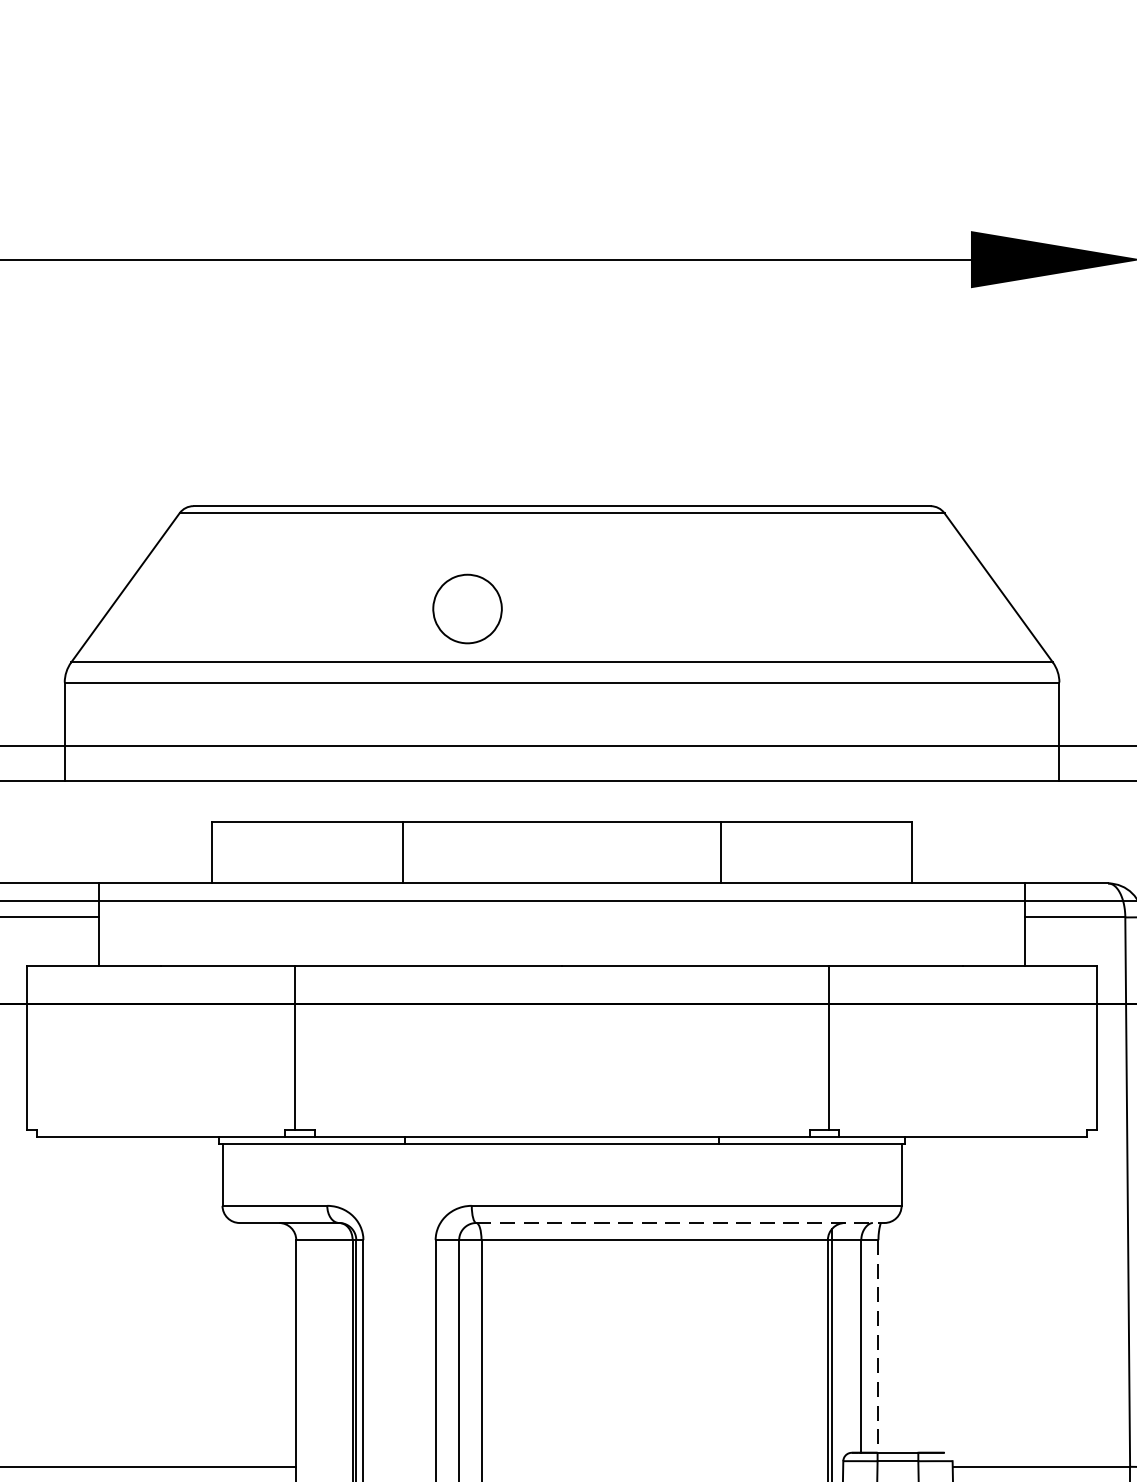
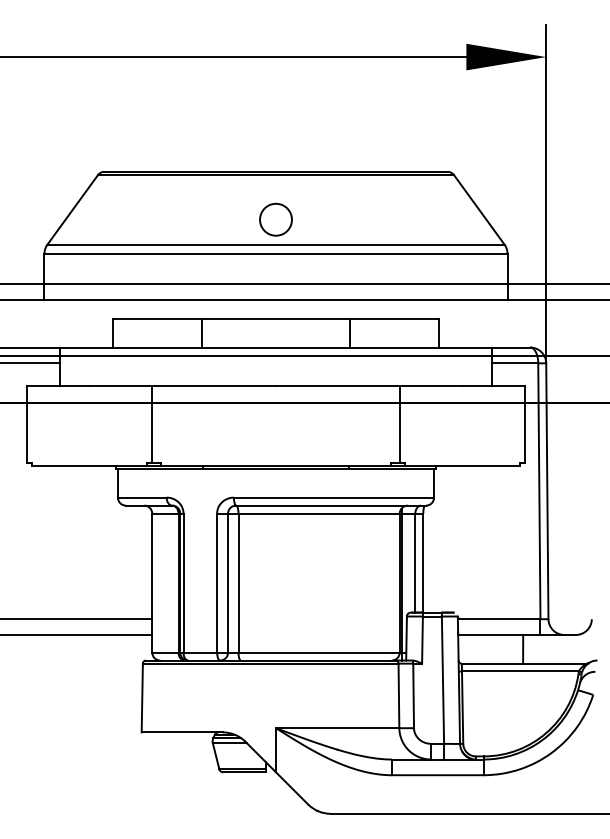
part: (466, 608) -> (275, 219), moved
line: (681, 1222) -> (331, 505), dashed -> solid
line: (878, 1347) -> (423, 563), dashed -> solid

